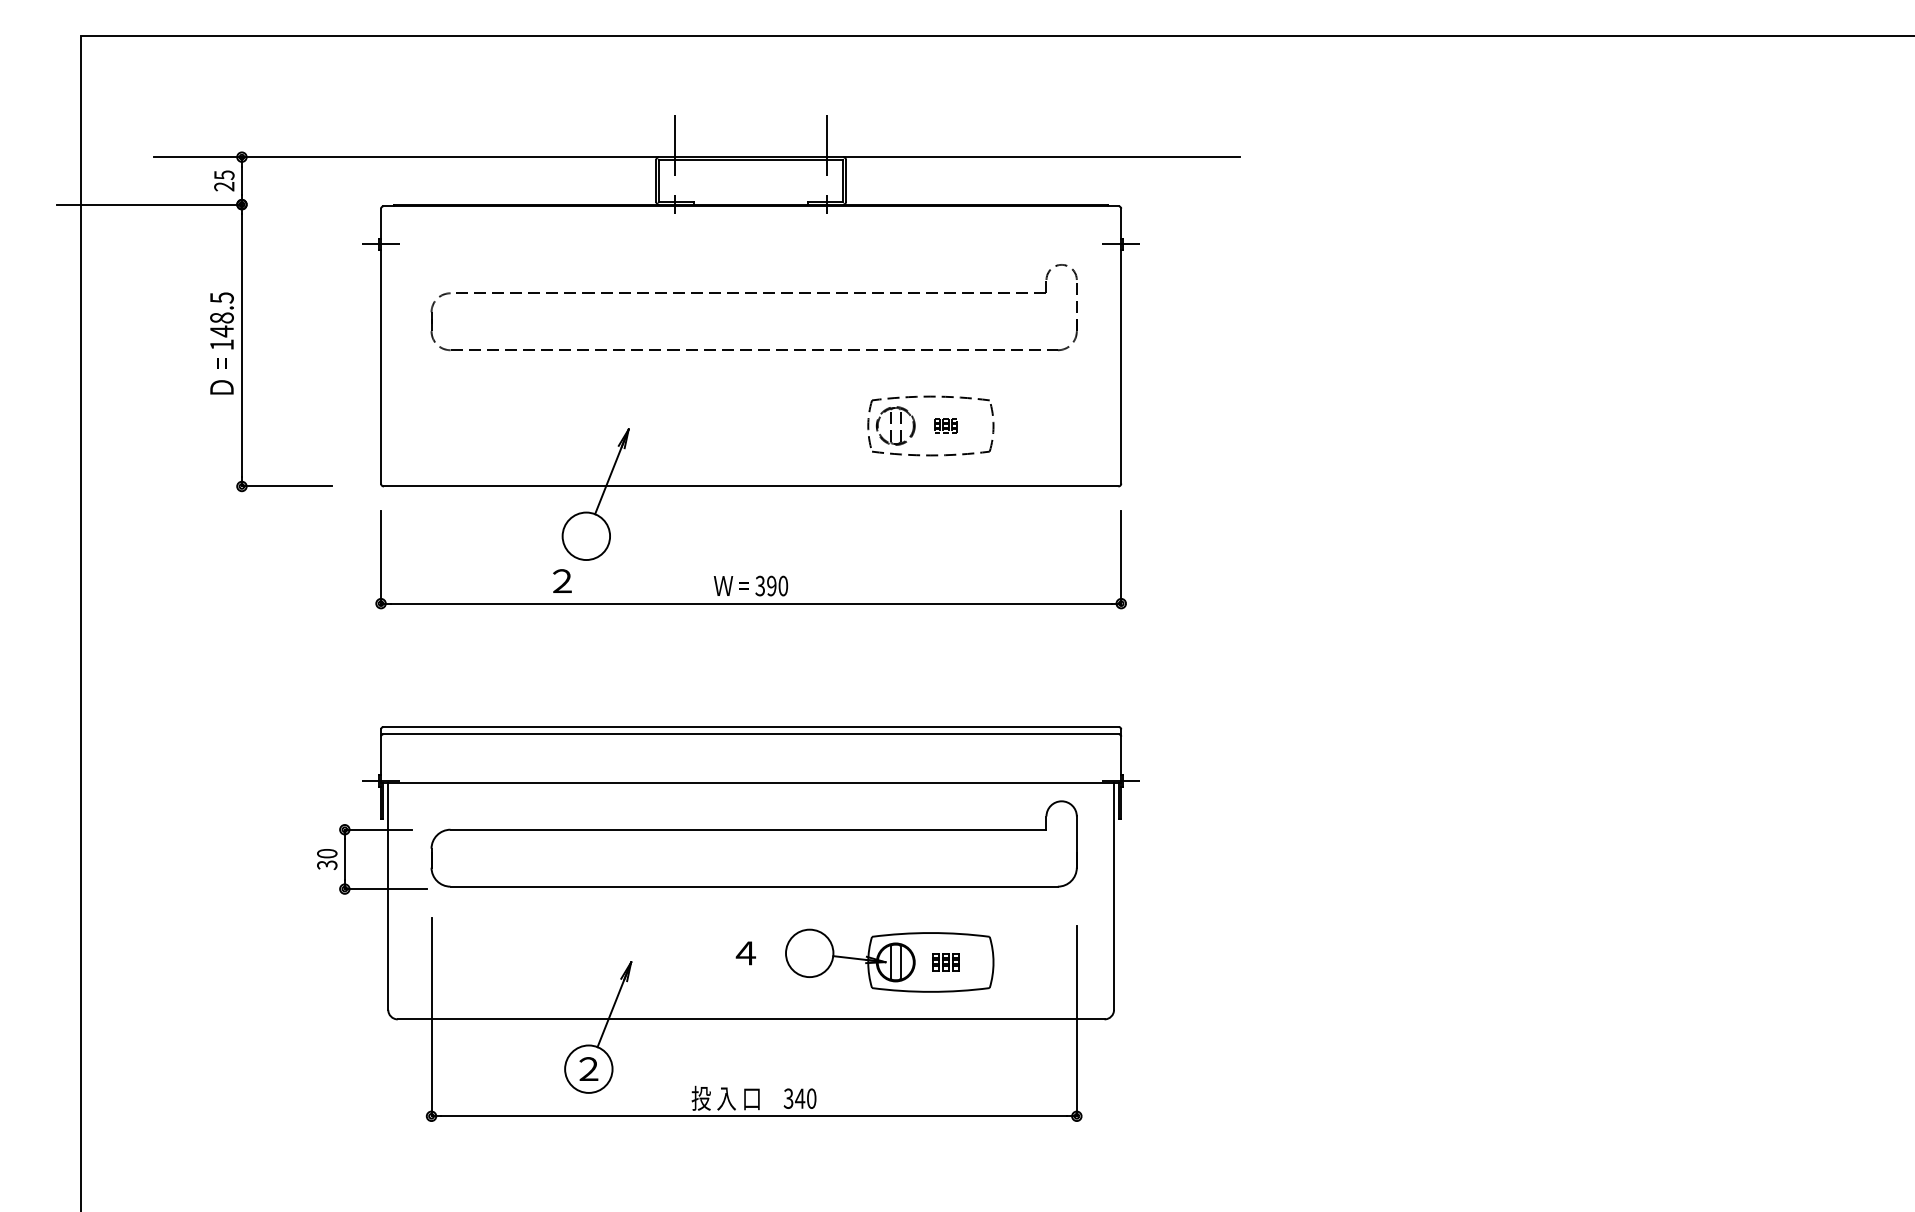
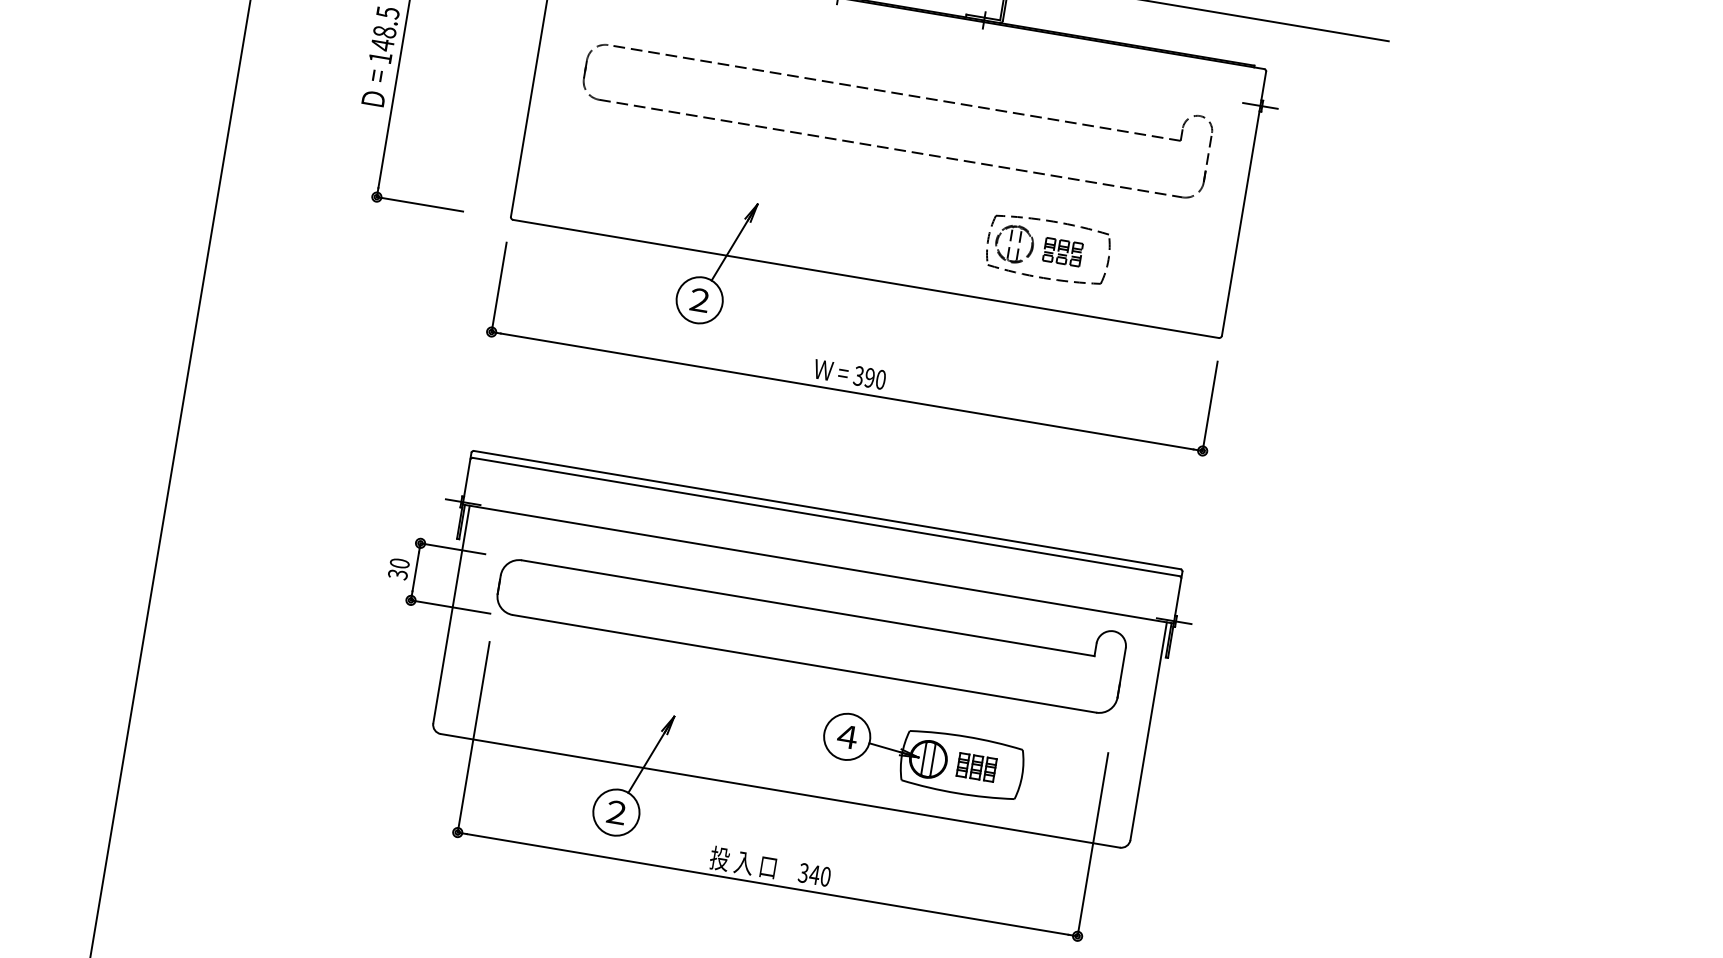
part: (945, 425) -> (1062, 251), size x1.67
text: (562, 580) -> (699, 299), moved
text: (745, 953) -> (846, 736), moved
part: (945, 962) -> (976, 767), size x1.43

